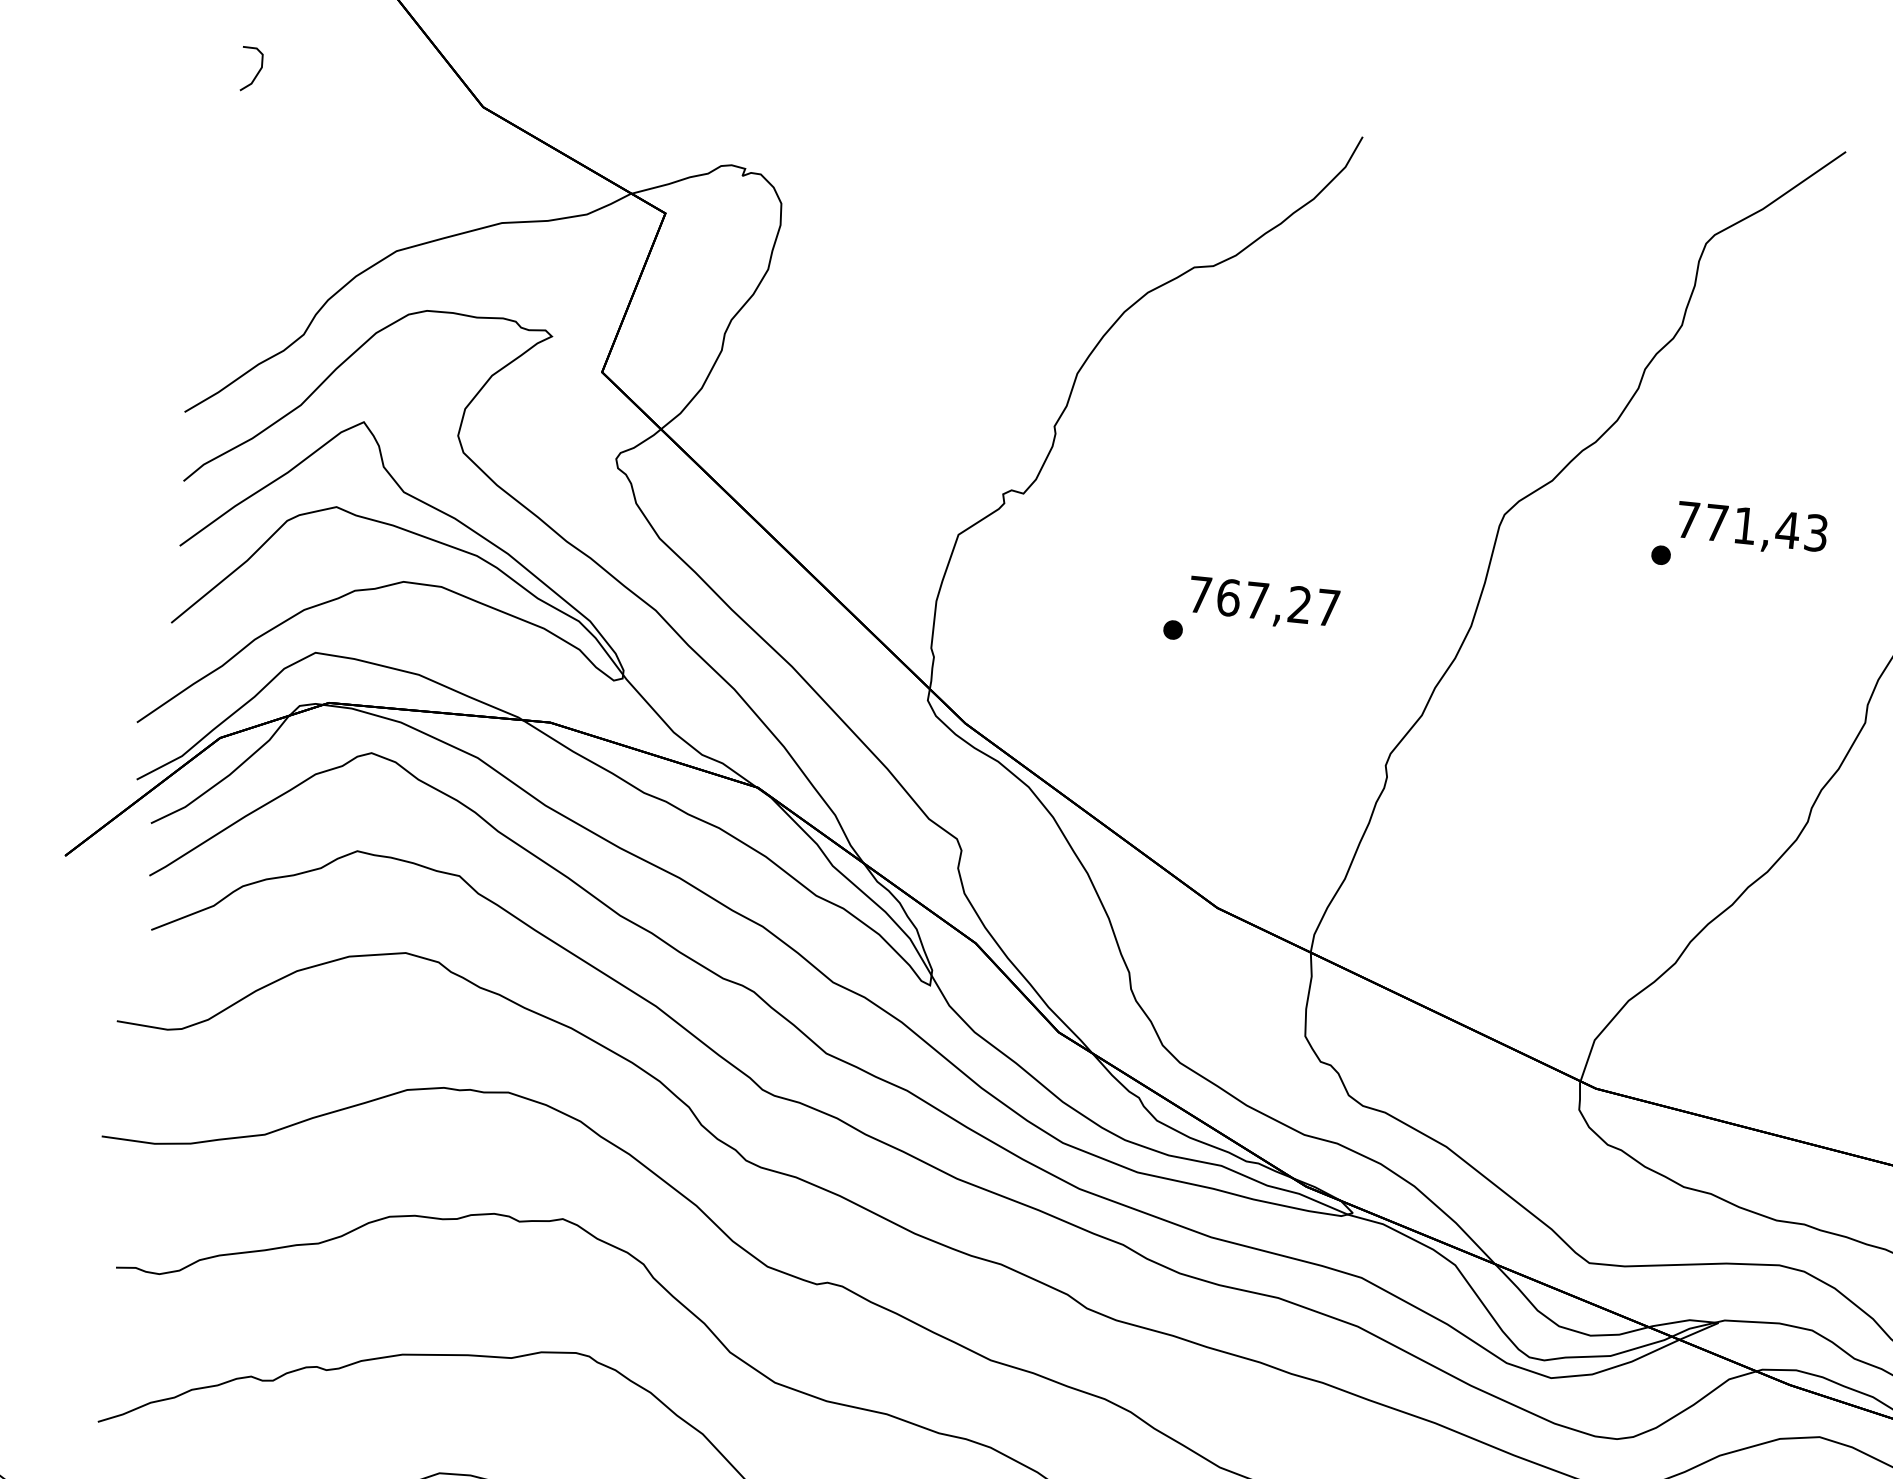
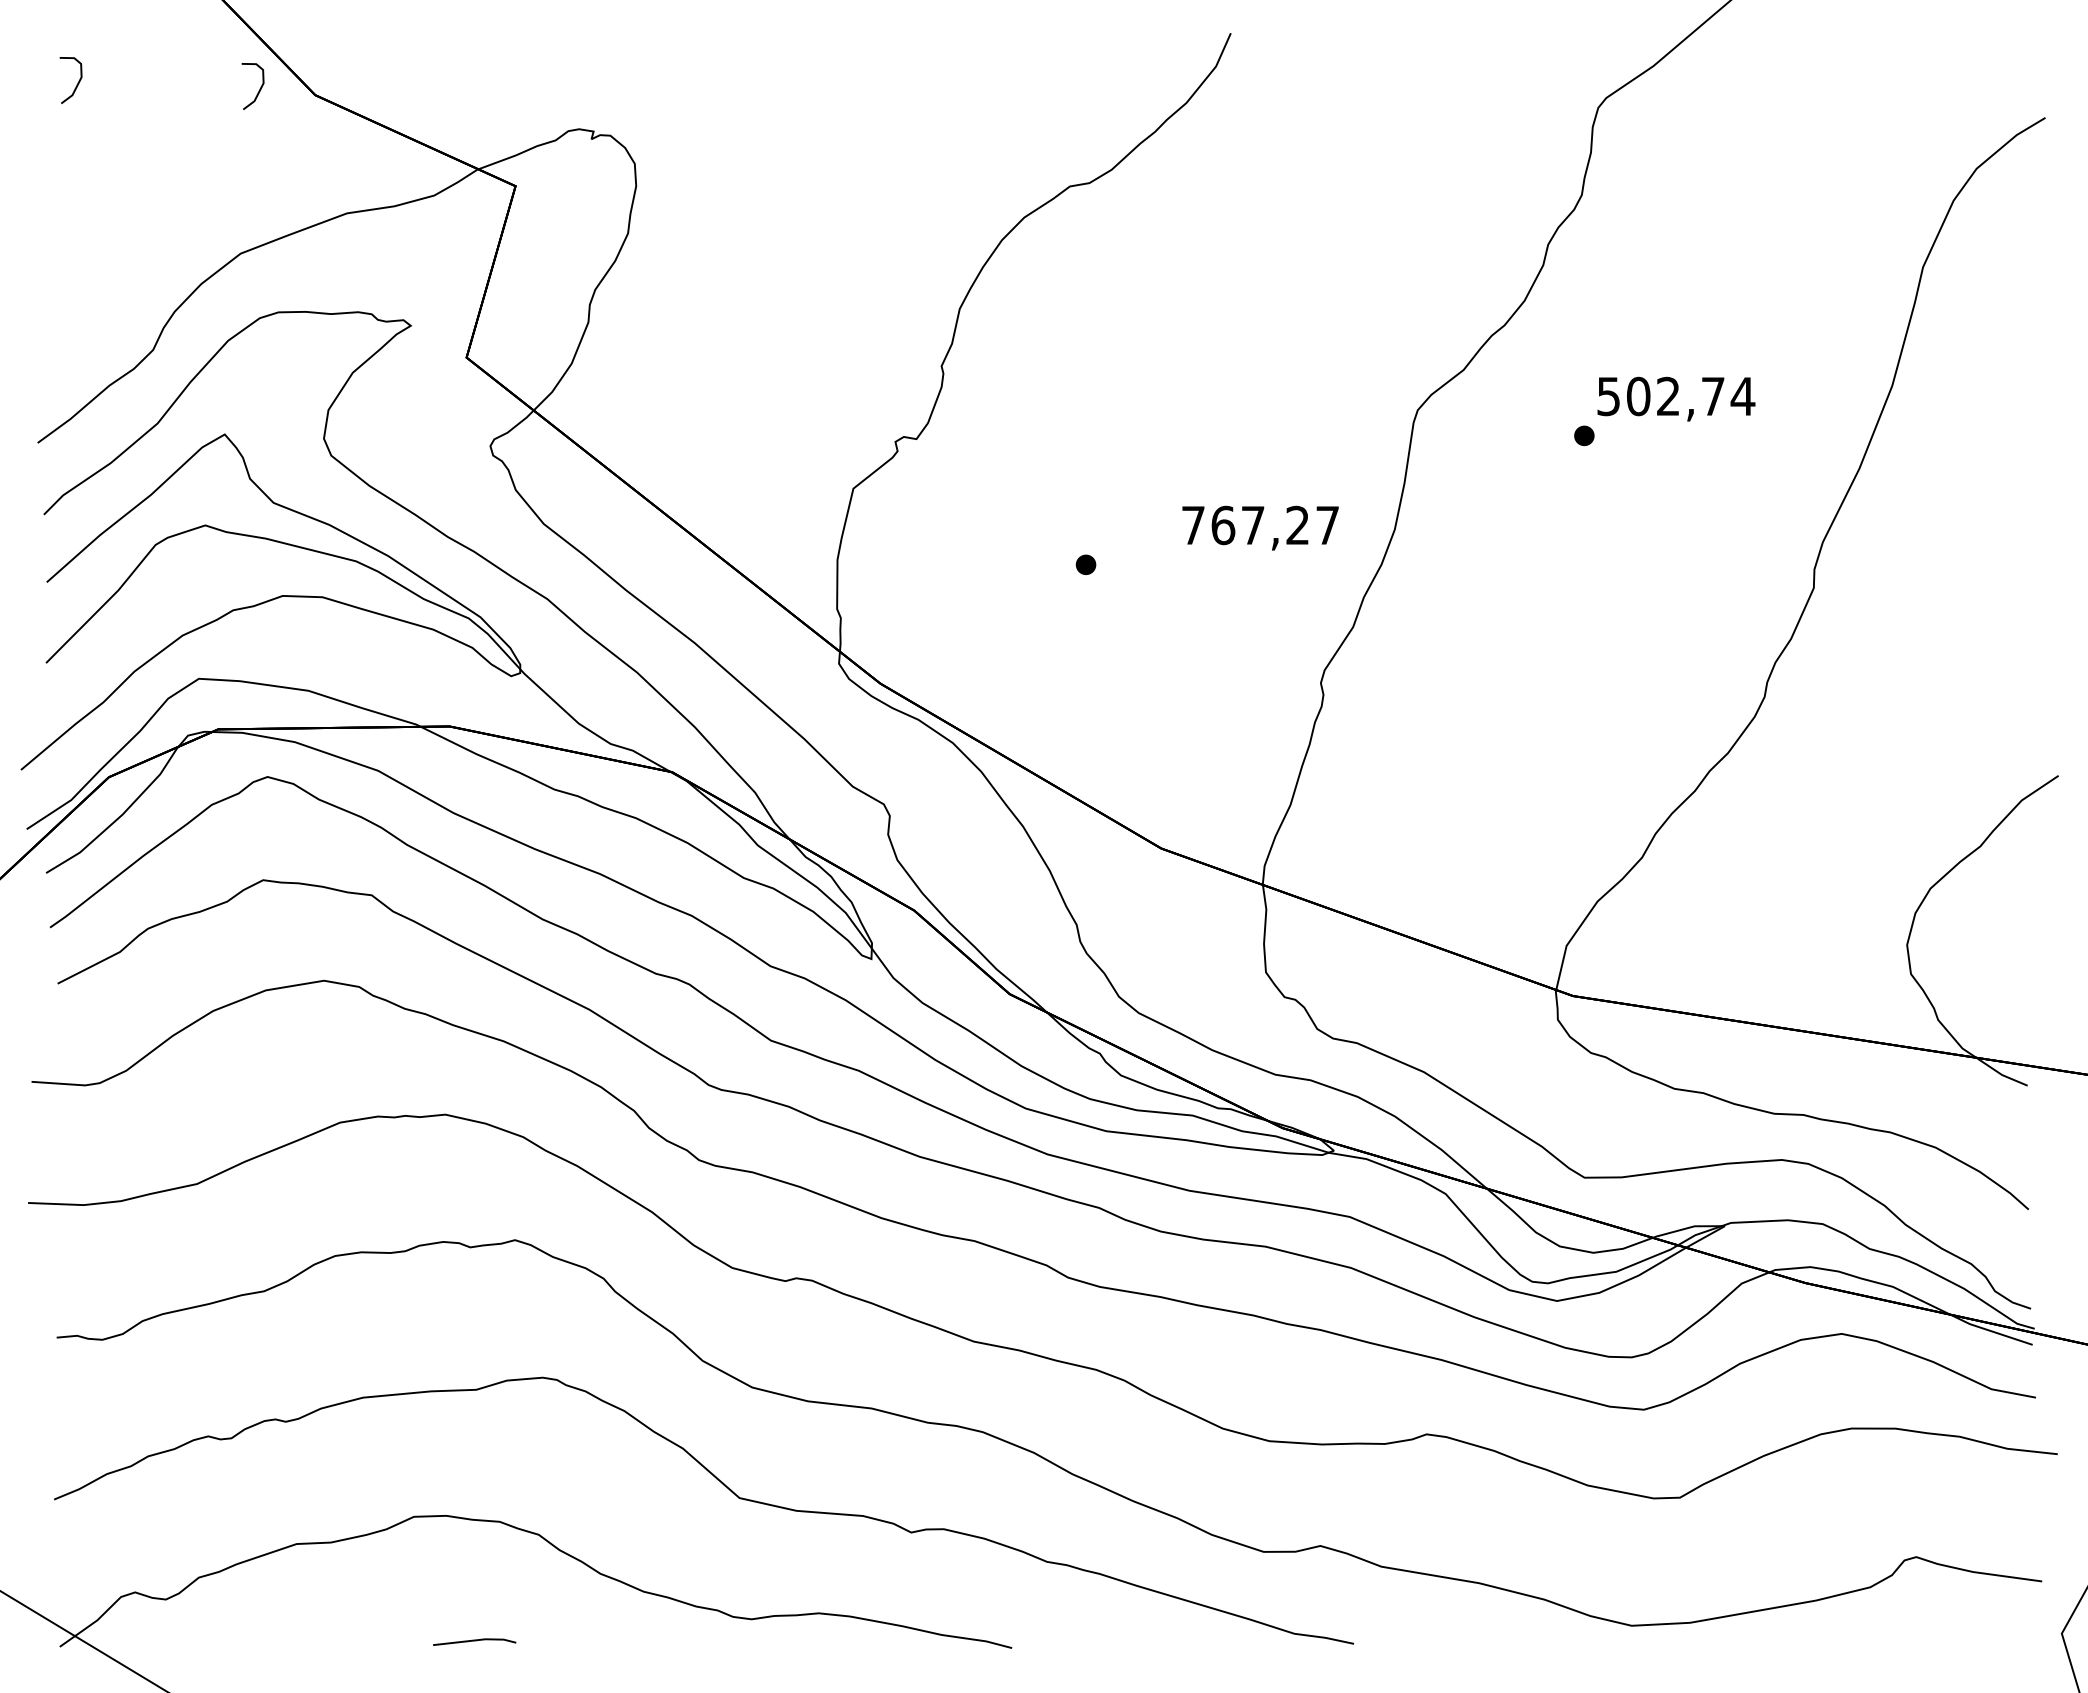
curve: (429, 97) -> (258, 90), added
text: (1752, 526) -> (1676, 396), 771,43 -> 502,74
text: (1263, 603) -> (1260, 527), moved

